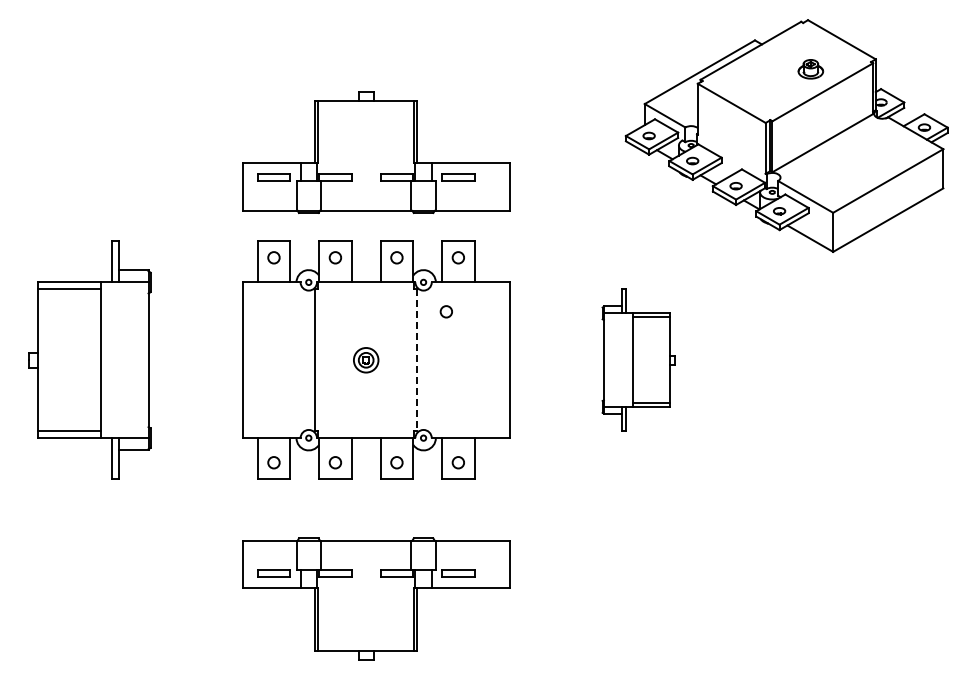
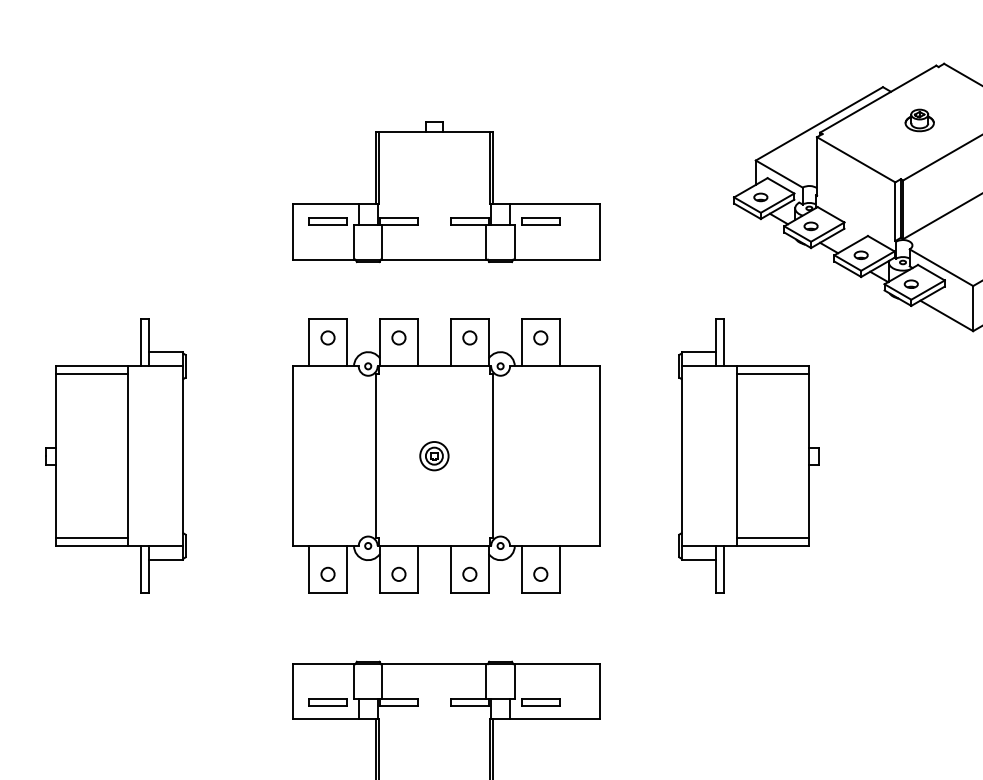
part: (810, 69) -> (919, 120), moved
part: (376, 152) -> (446, 192), moved
circle: (445, 311) -> (525, 399), removed
part: (638, 359) -> (748, 455), size x1.67
line: (417, 360) -> (493, 456), dashed -> solid

